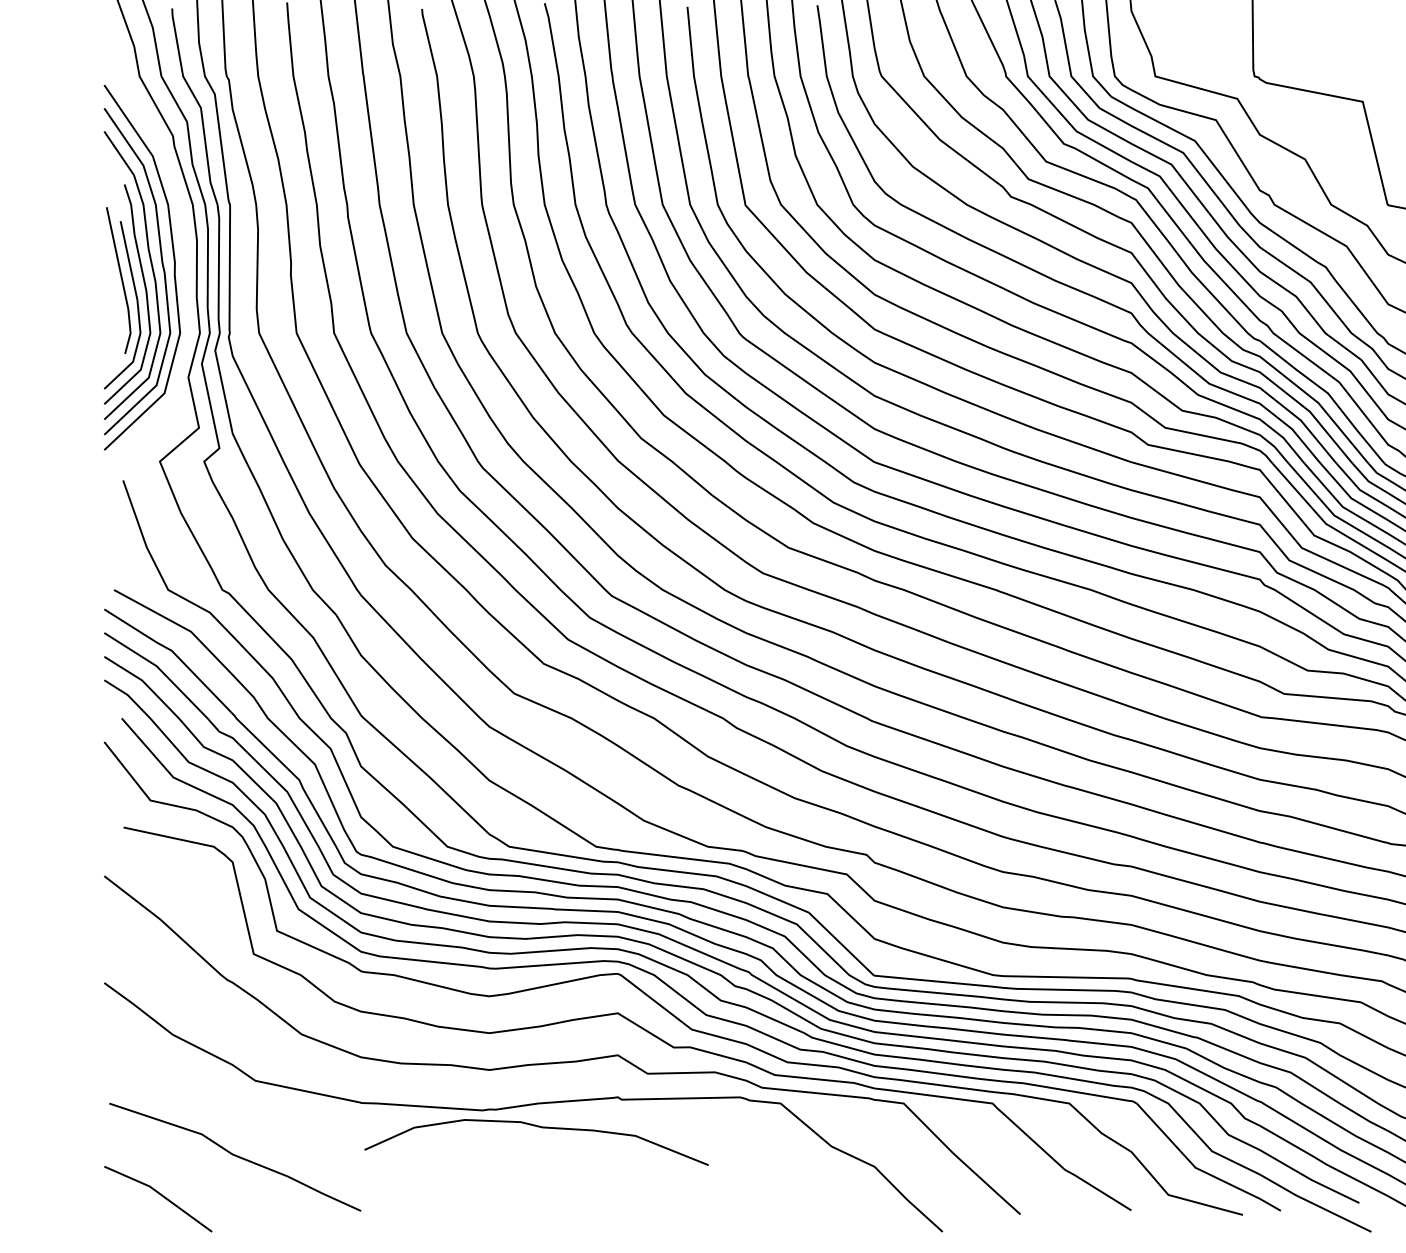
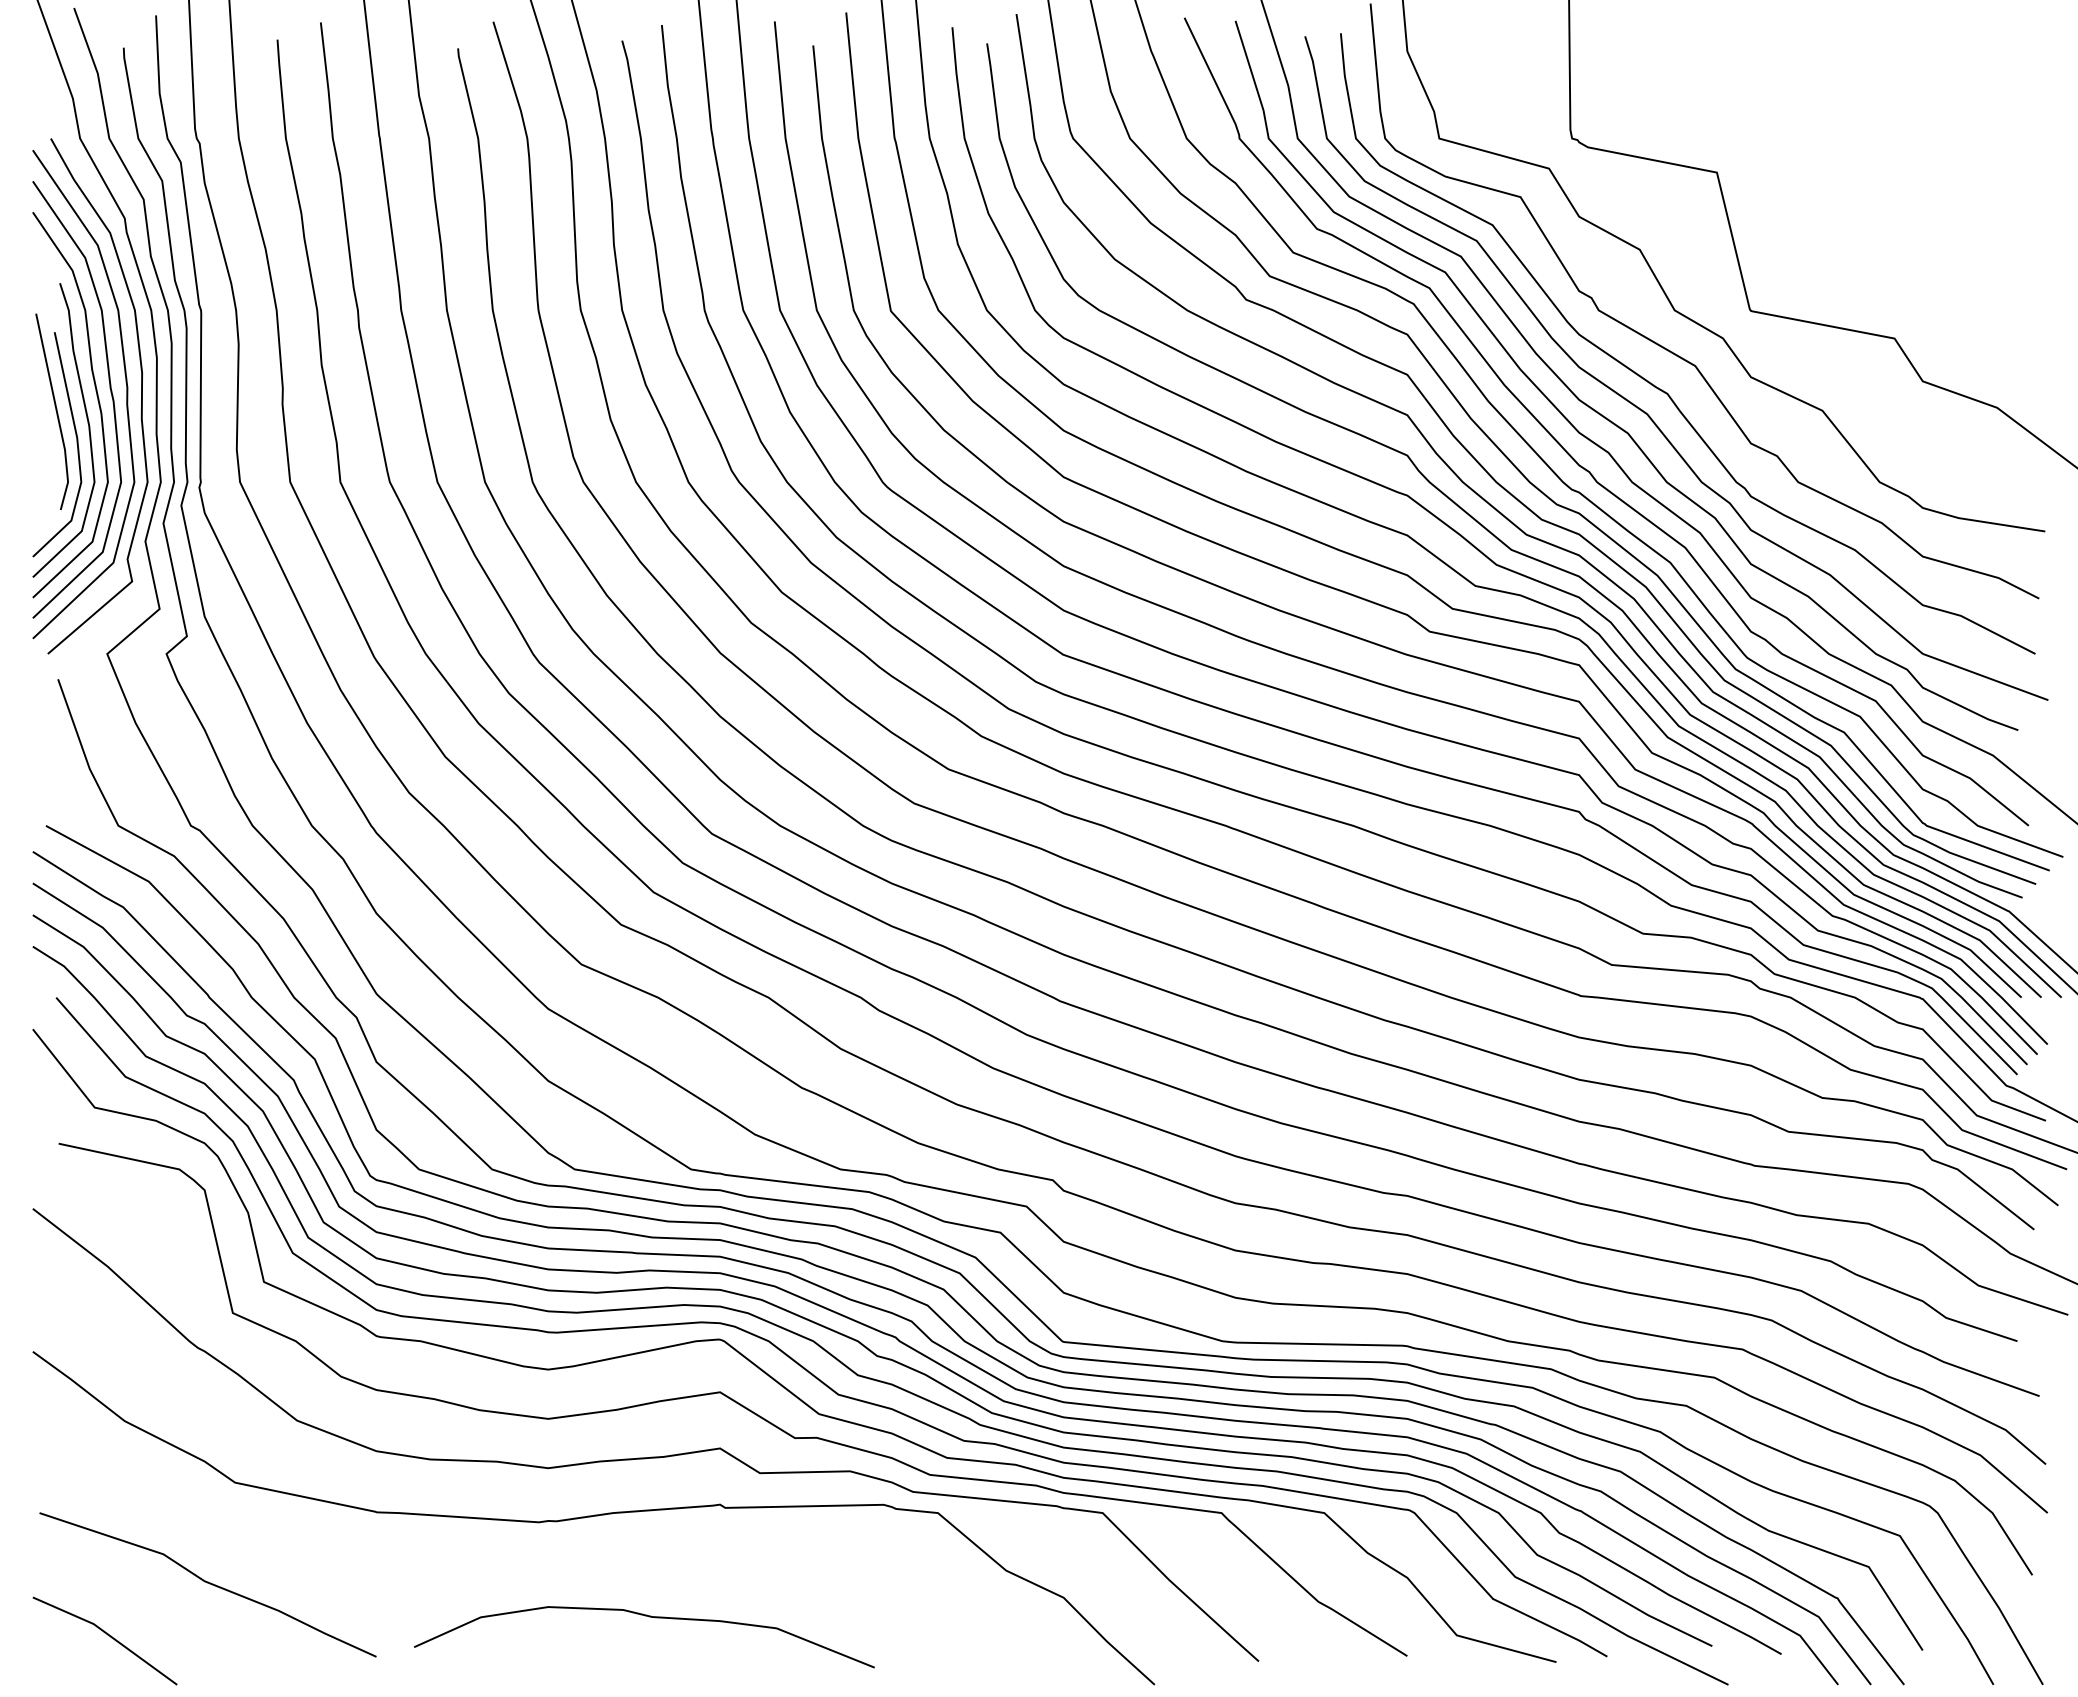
curve: (185, 269) -> (141, 396), added
curve: (540, 1127) -> (649, 1617), moved

